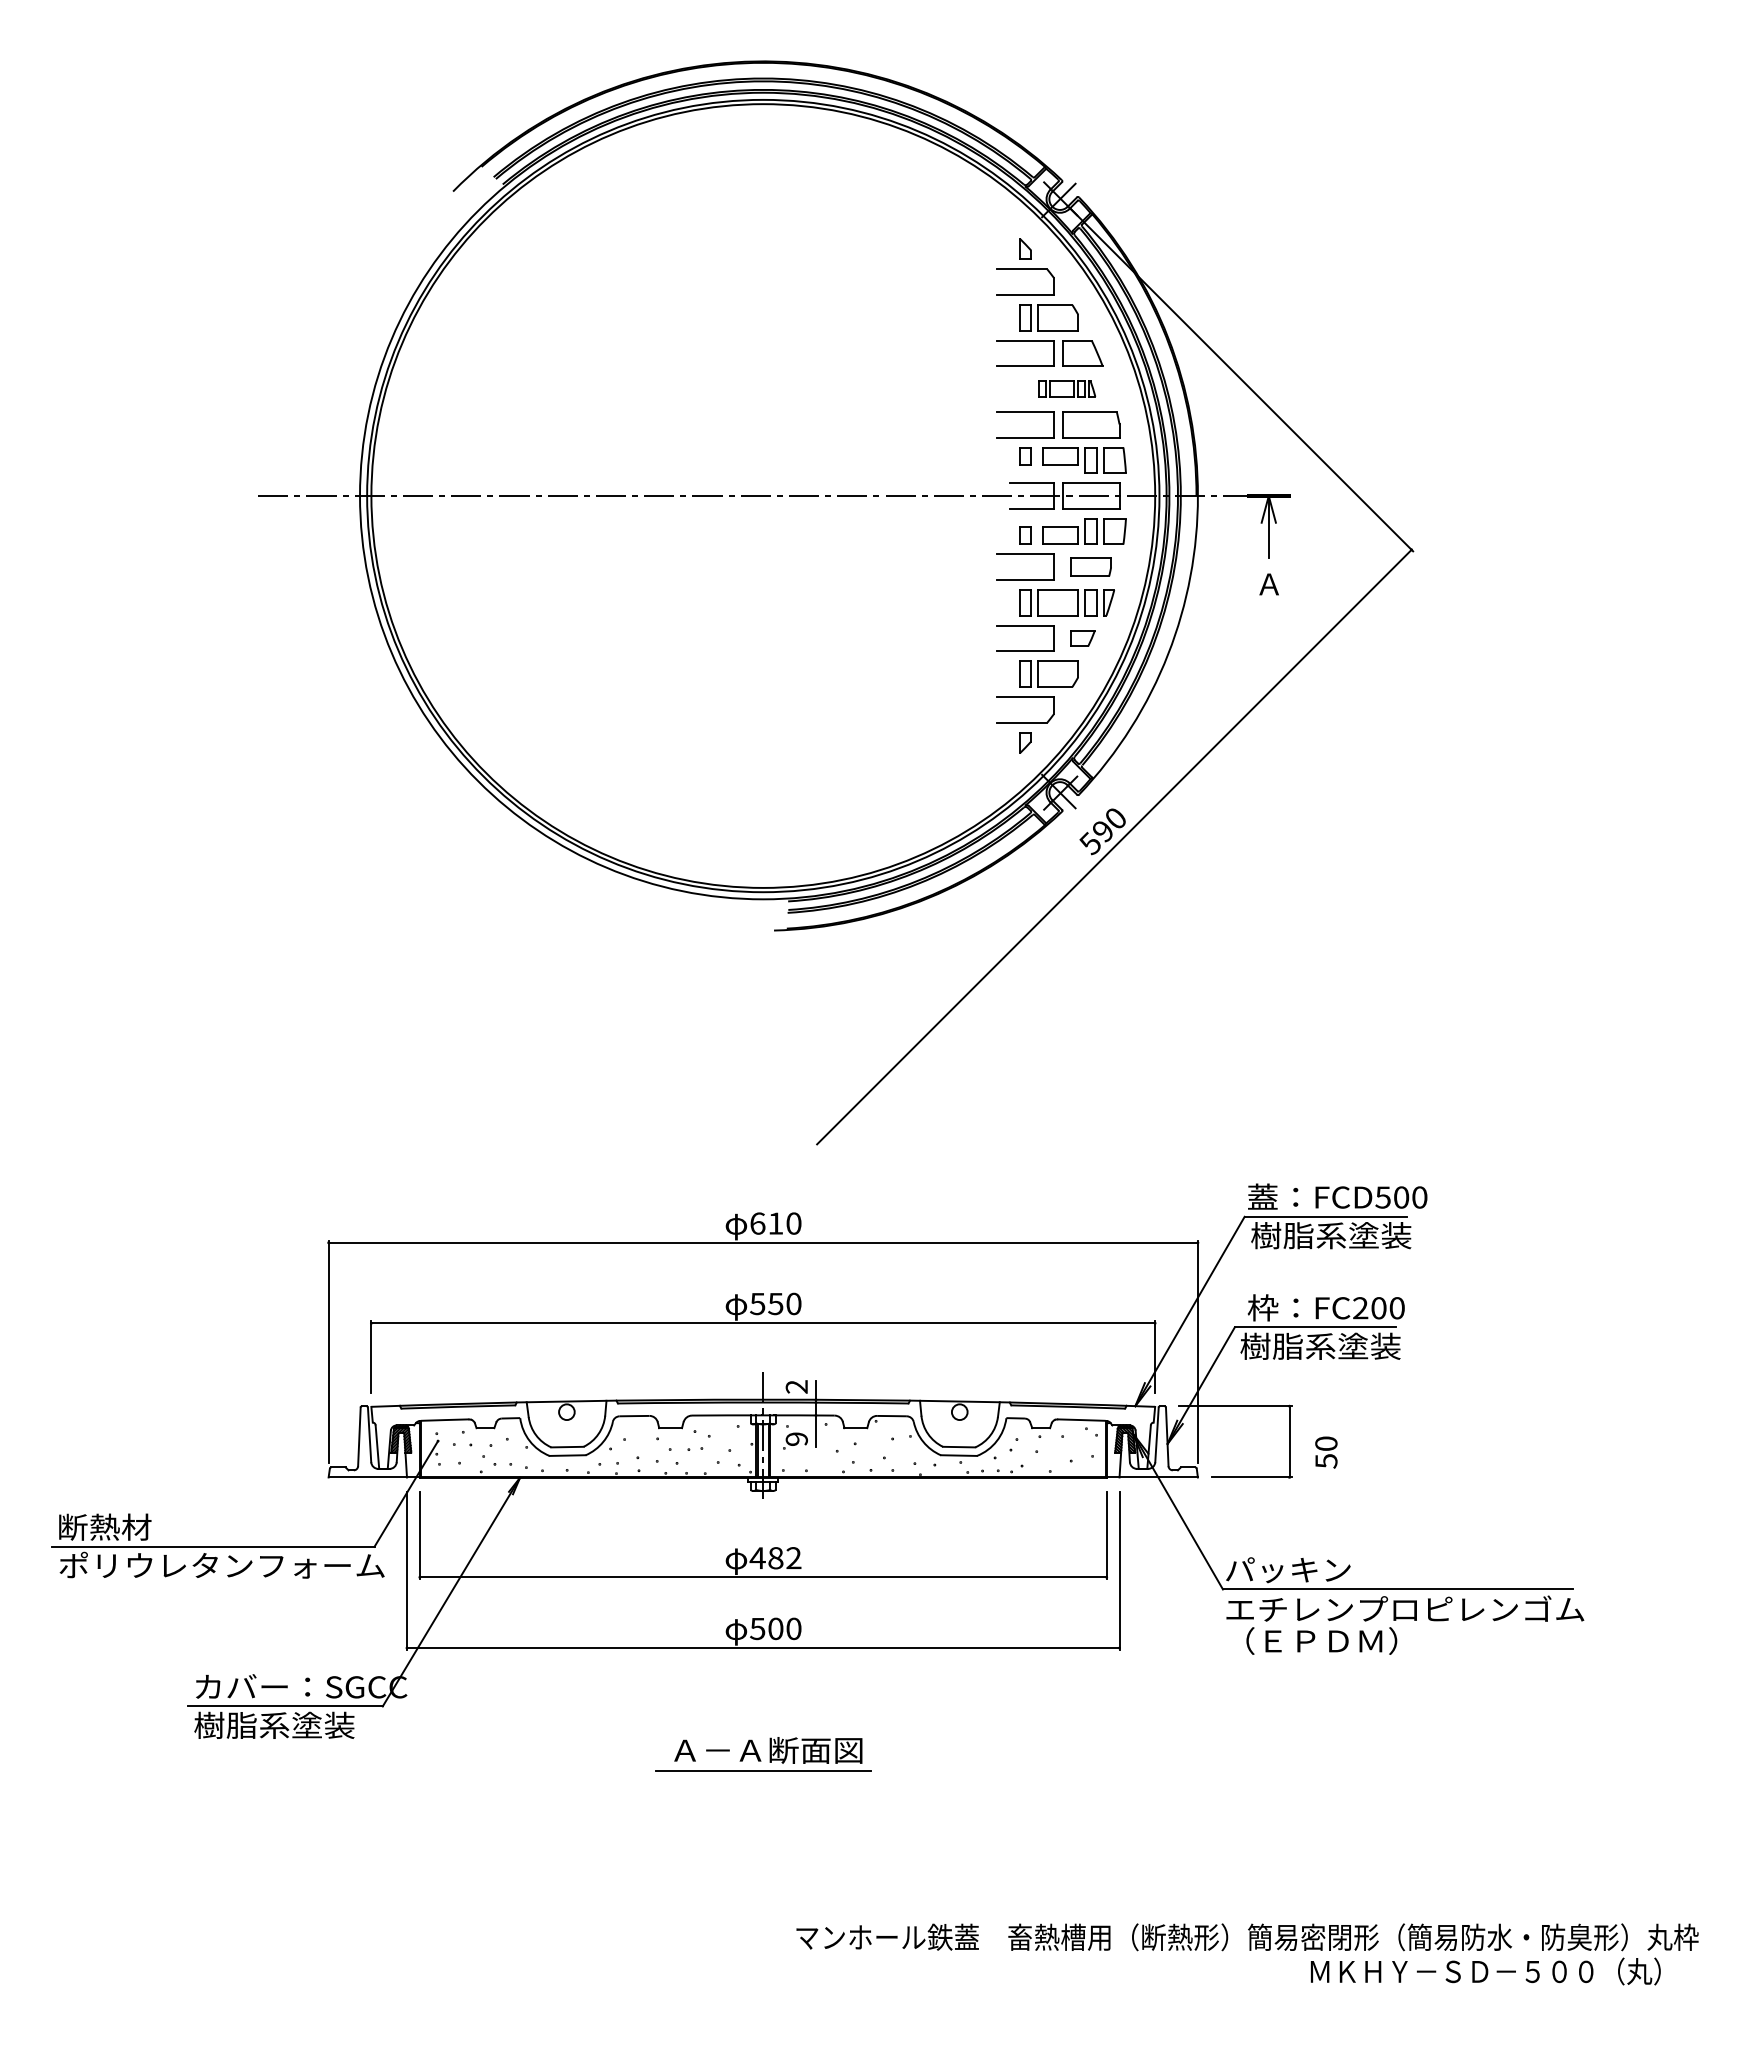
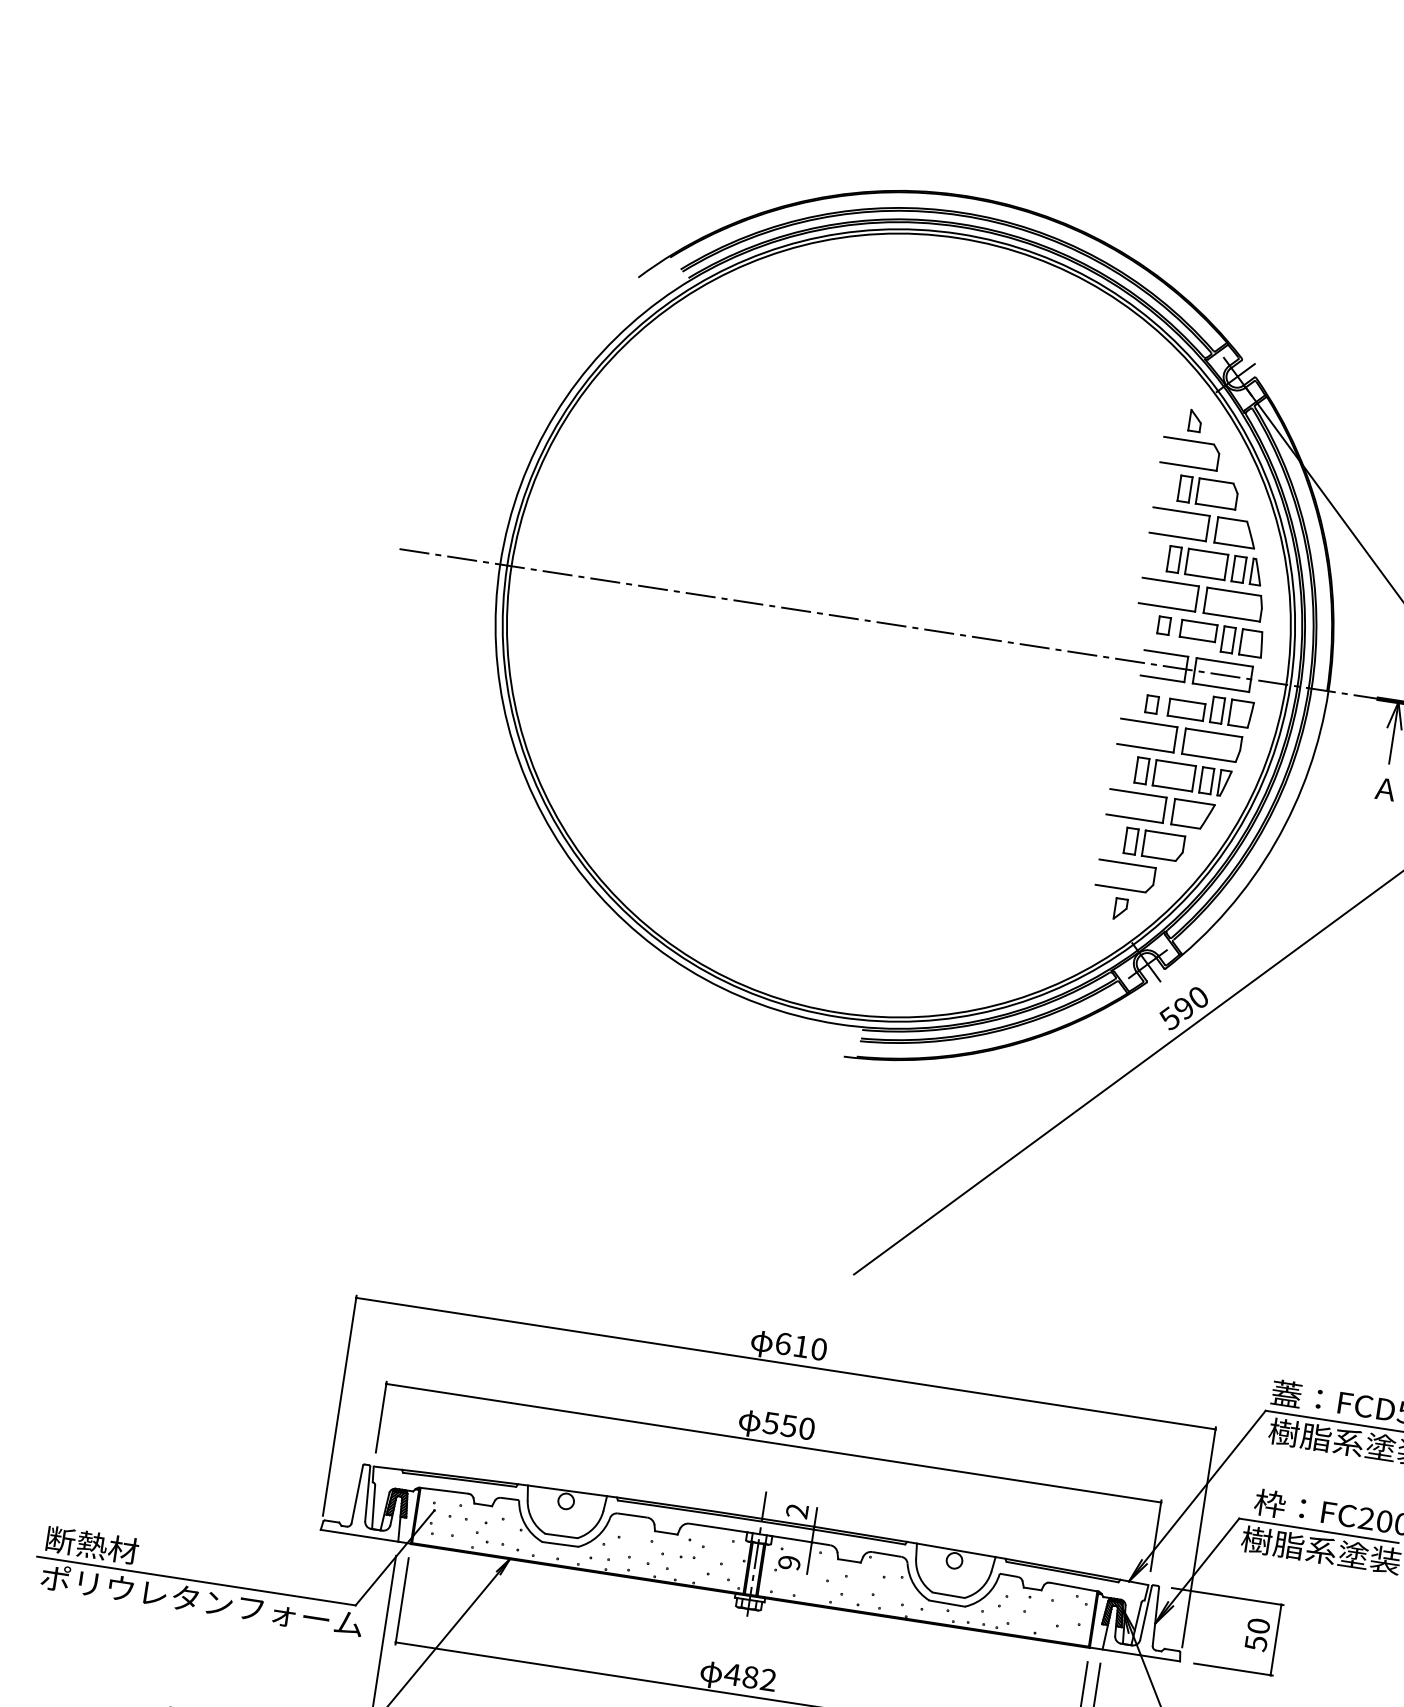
part: (1066, 388) -> (1214, 565), size x1.67
part: (1091, 566) -> (1212, 744), size x1.43
part: (1082, 638) -> (1192, 814), size x1.67
text: (1326, 1452) -> (1257, 1634), moved

